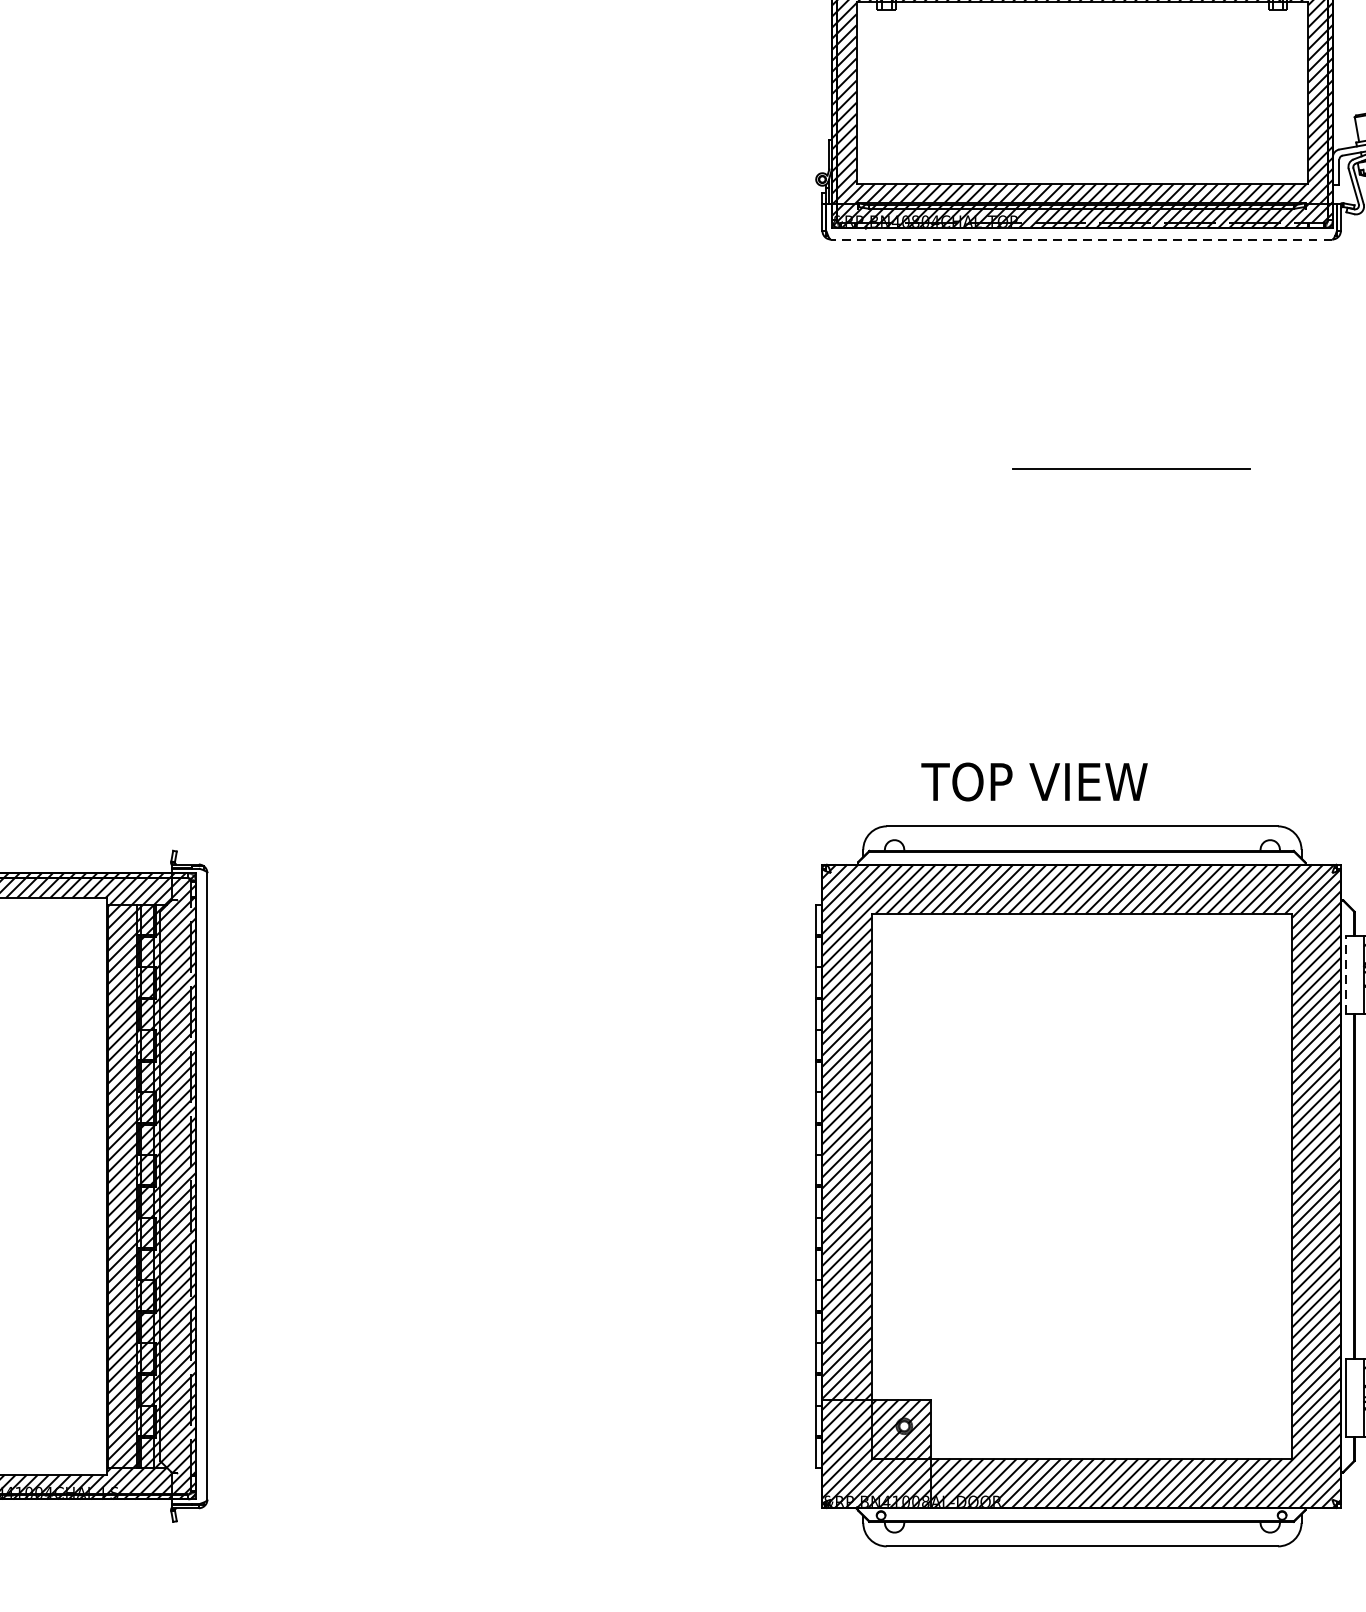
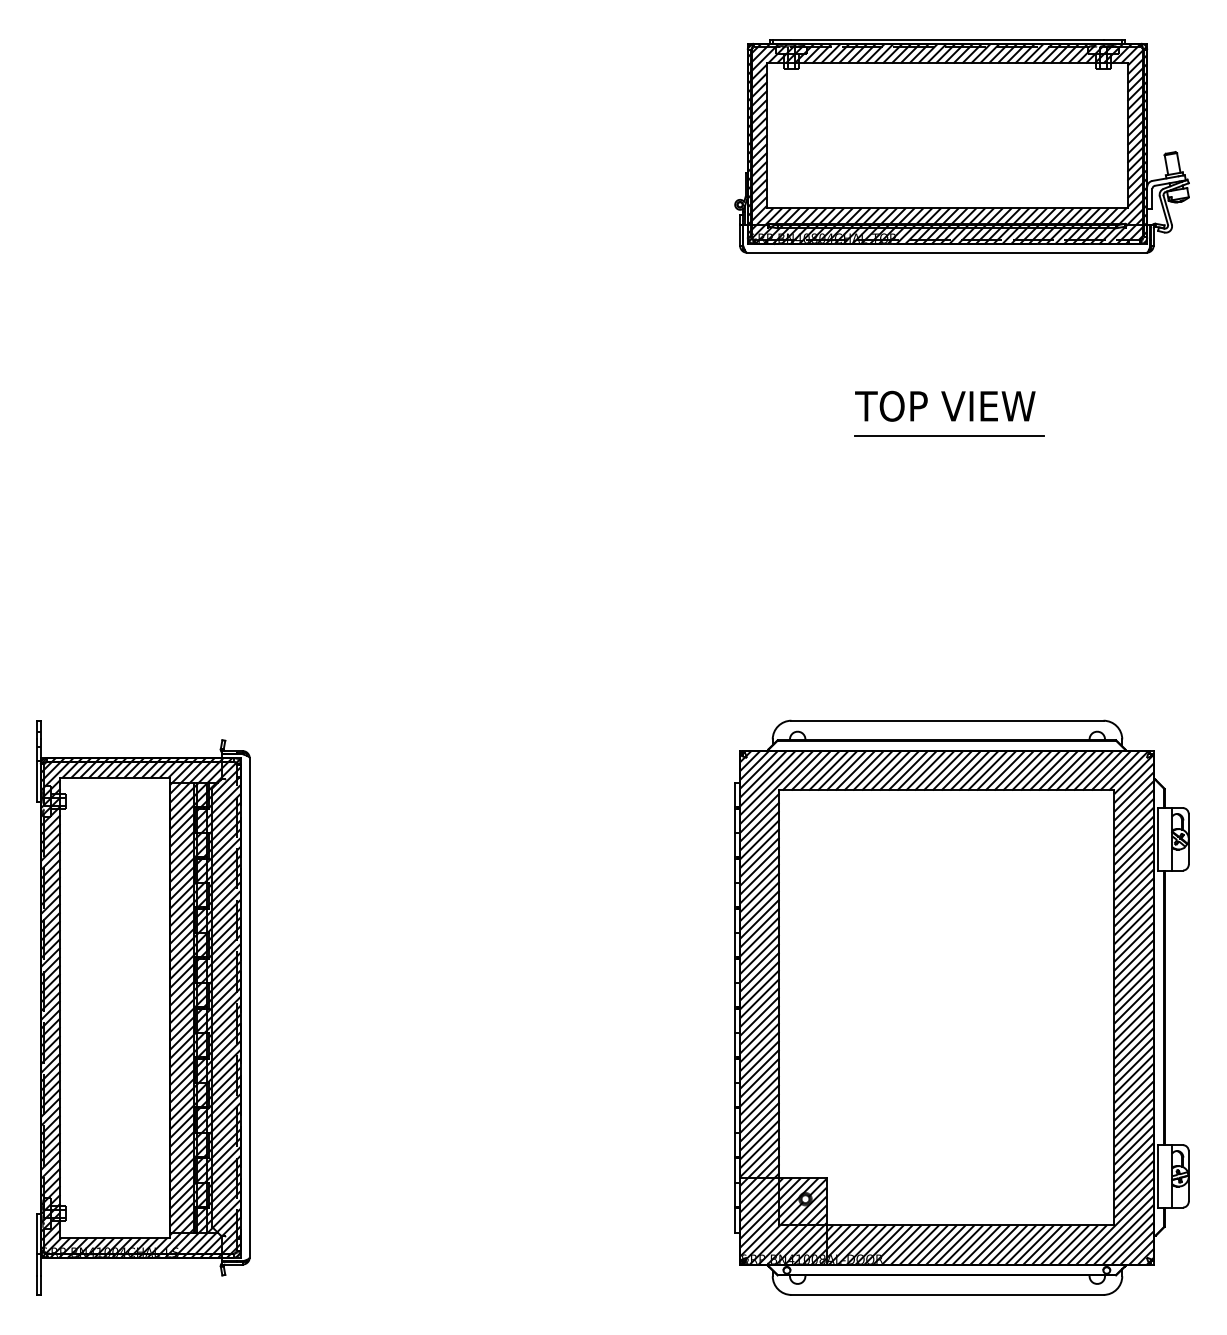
line: (1081, 239) -> (946, 252), dashed -> solid
line: (1131, 468) -> (949, 435), moved
text: (1034, 780) -> (945, 405), moved
line: (1346, 974) -> (1158, 838), dashed -> solid

